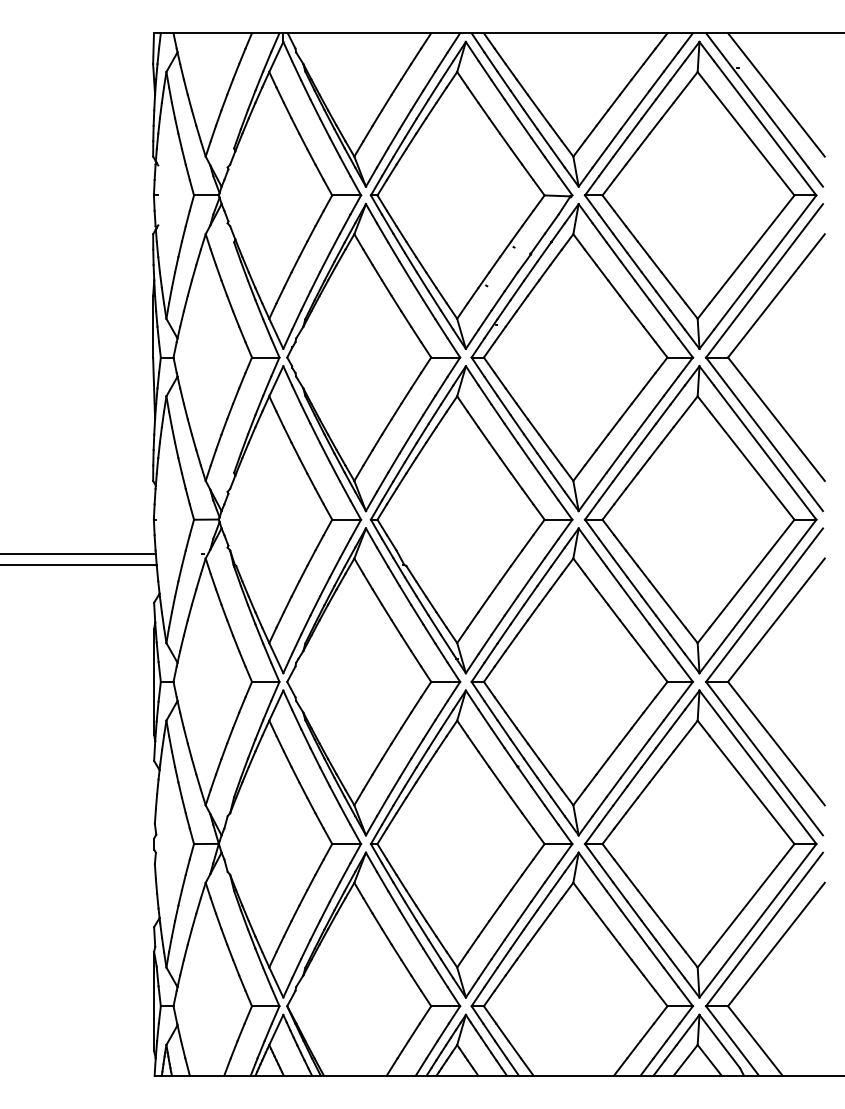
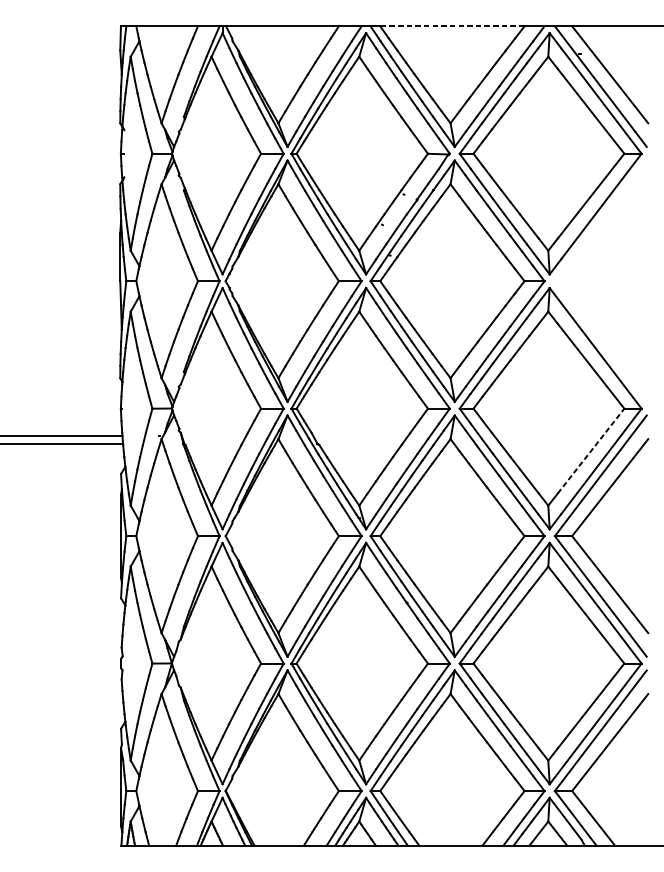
line: (575, 33) -> (452, 26), solid -> dashed
part: (741, 342) -> (582, 269), removed
line: (752, 573) -> (591, 450), solid -> dashed

